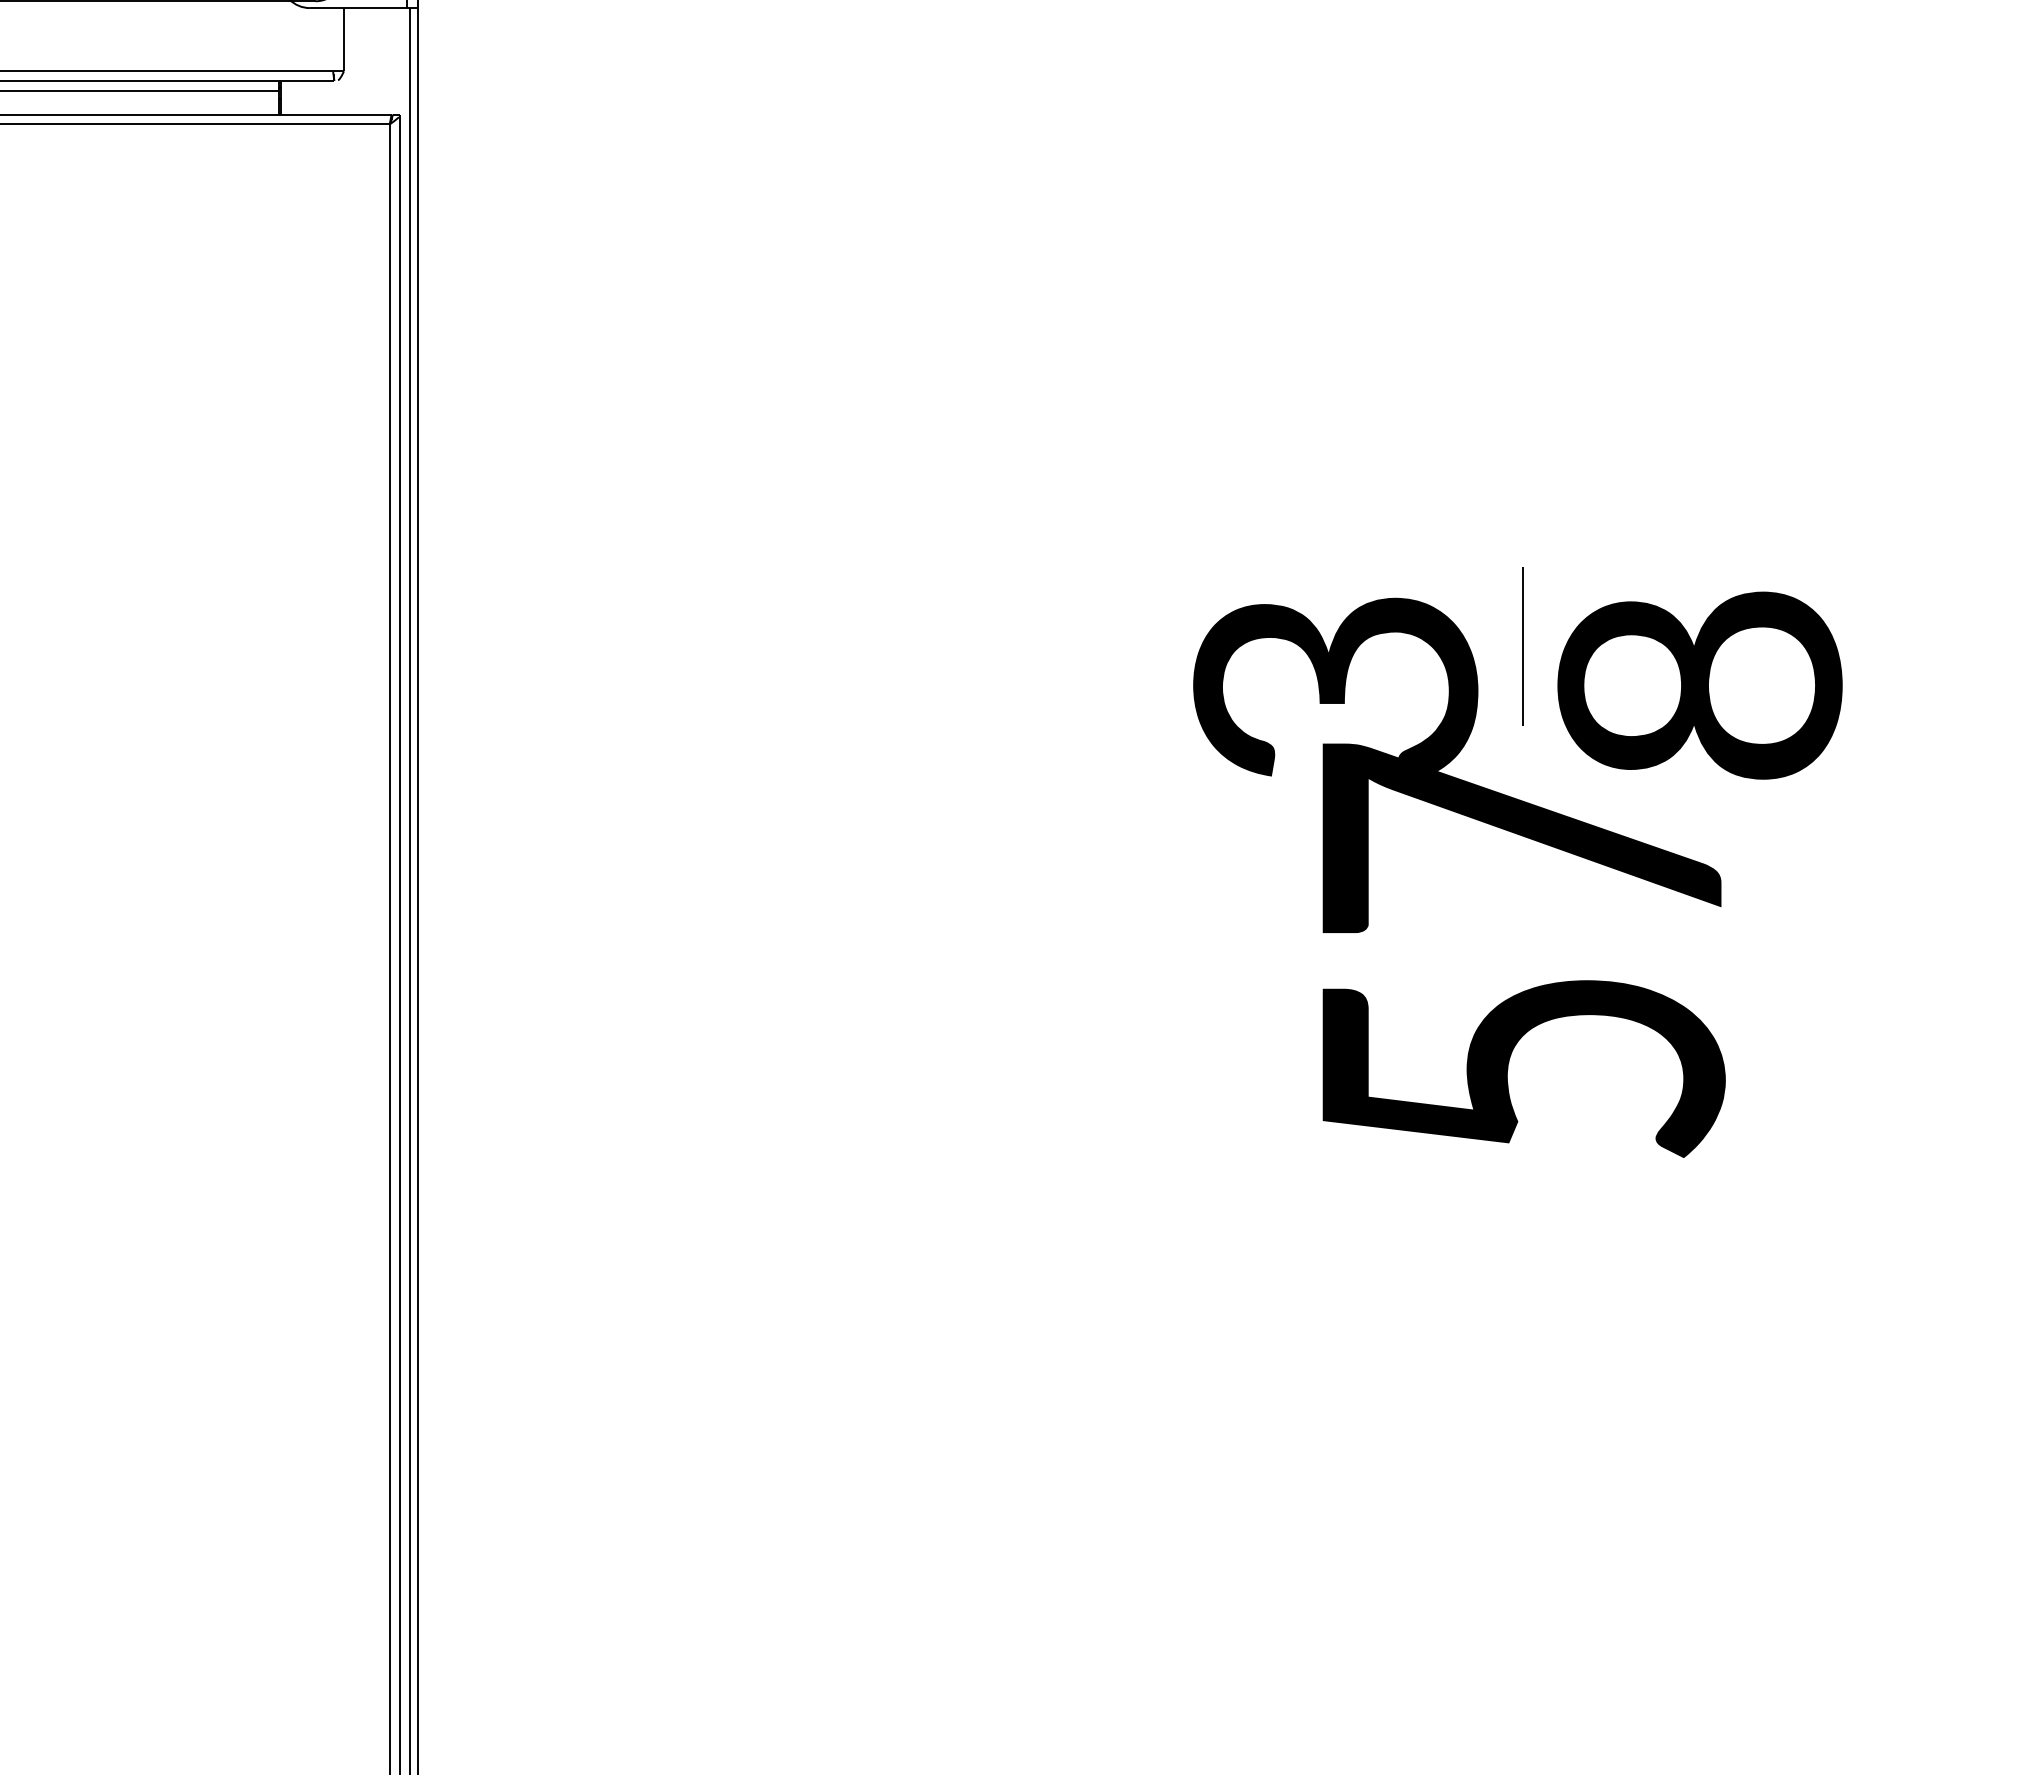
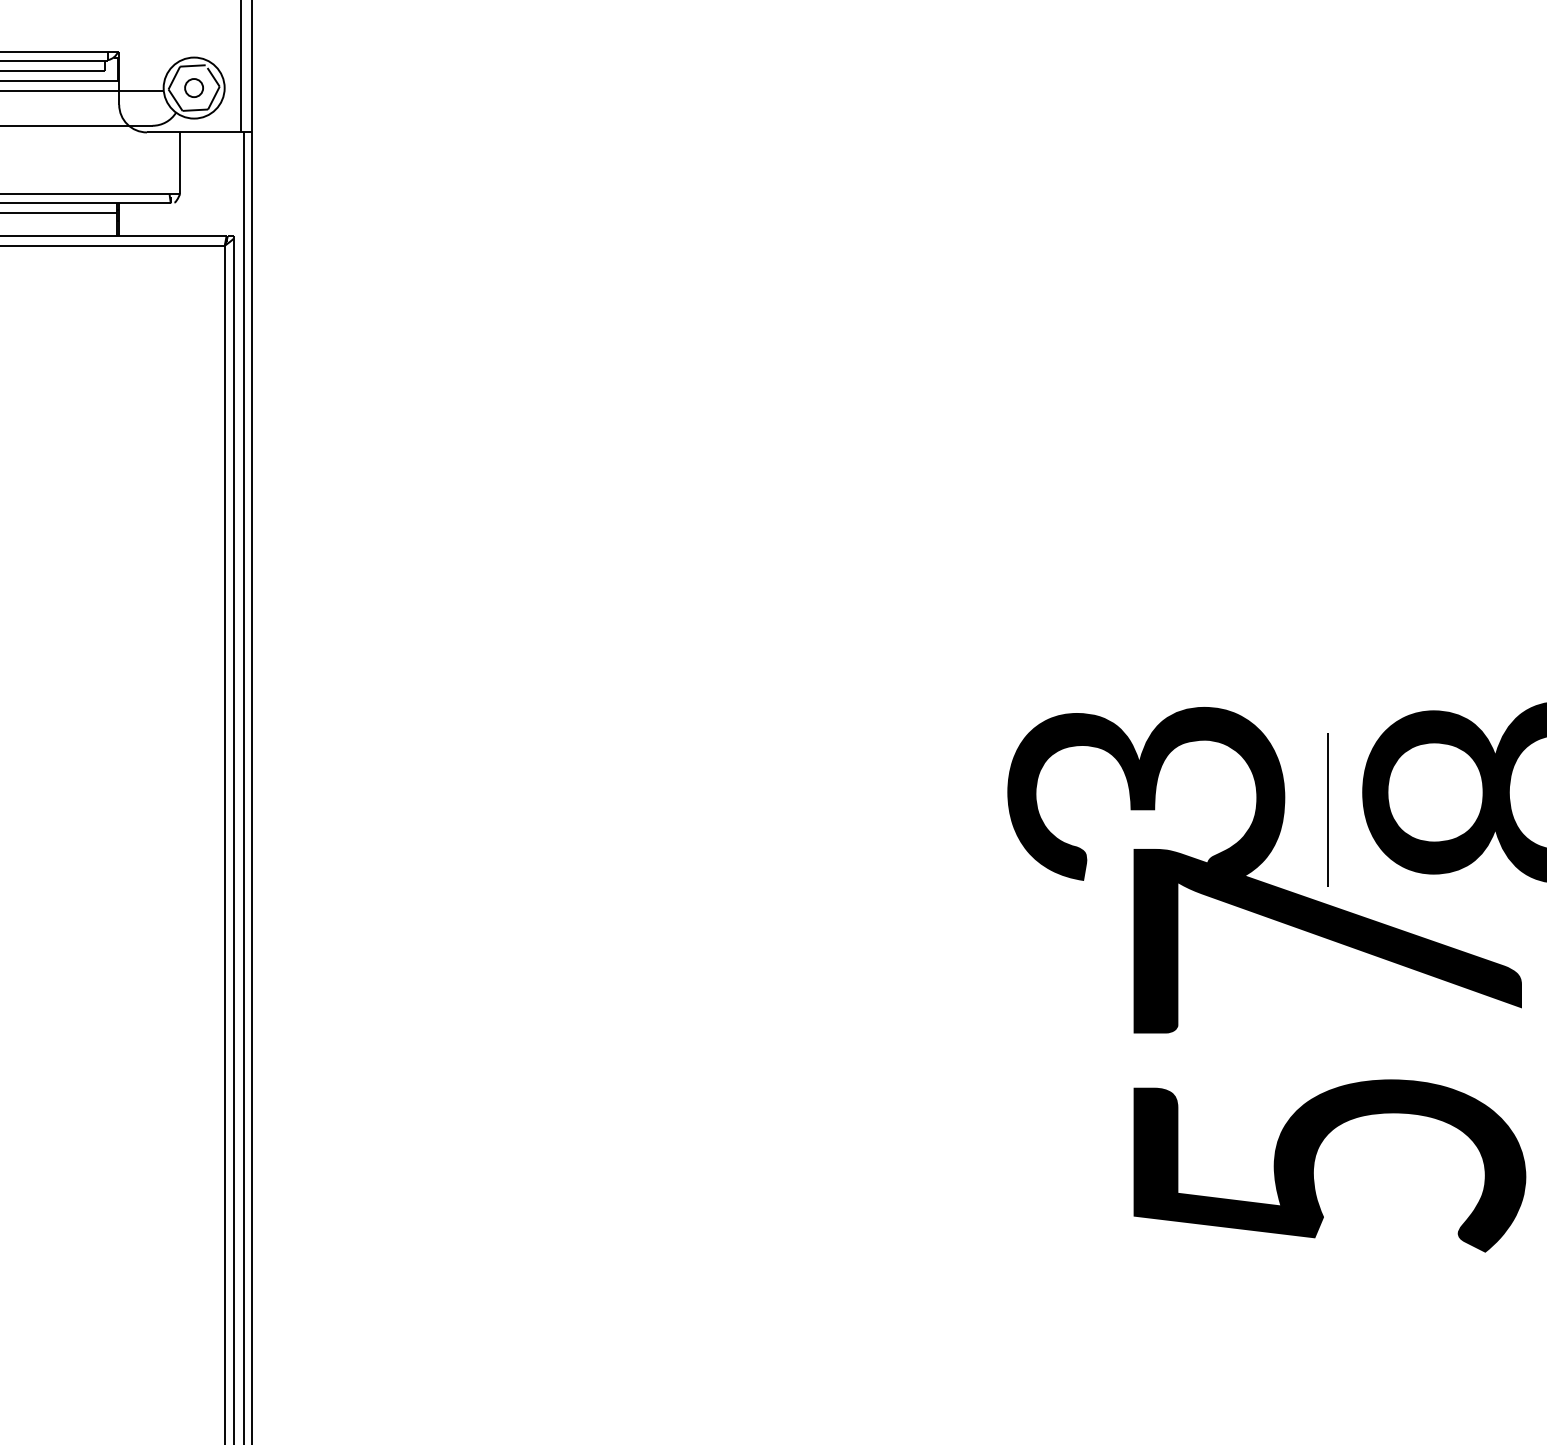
line: (1522, 646) -> (1328, 809), moved

